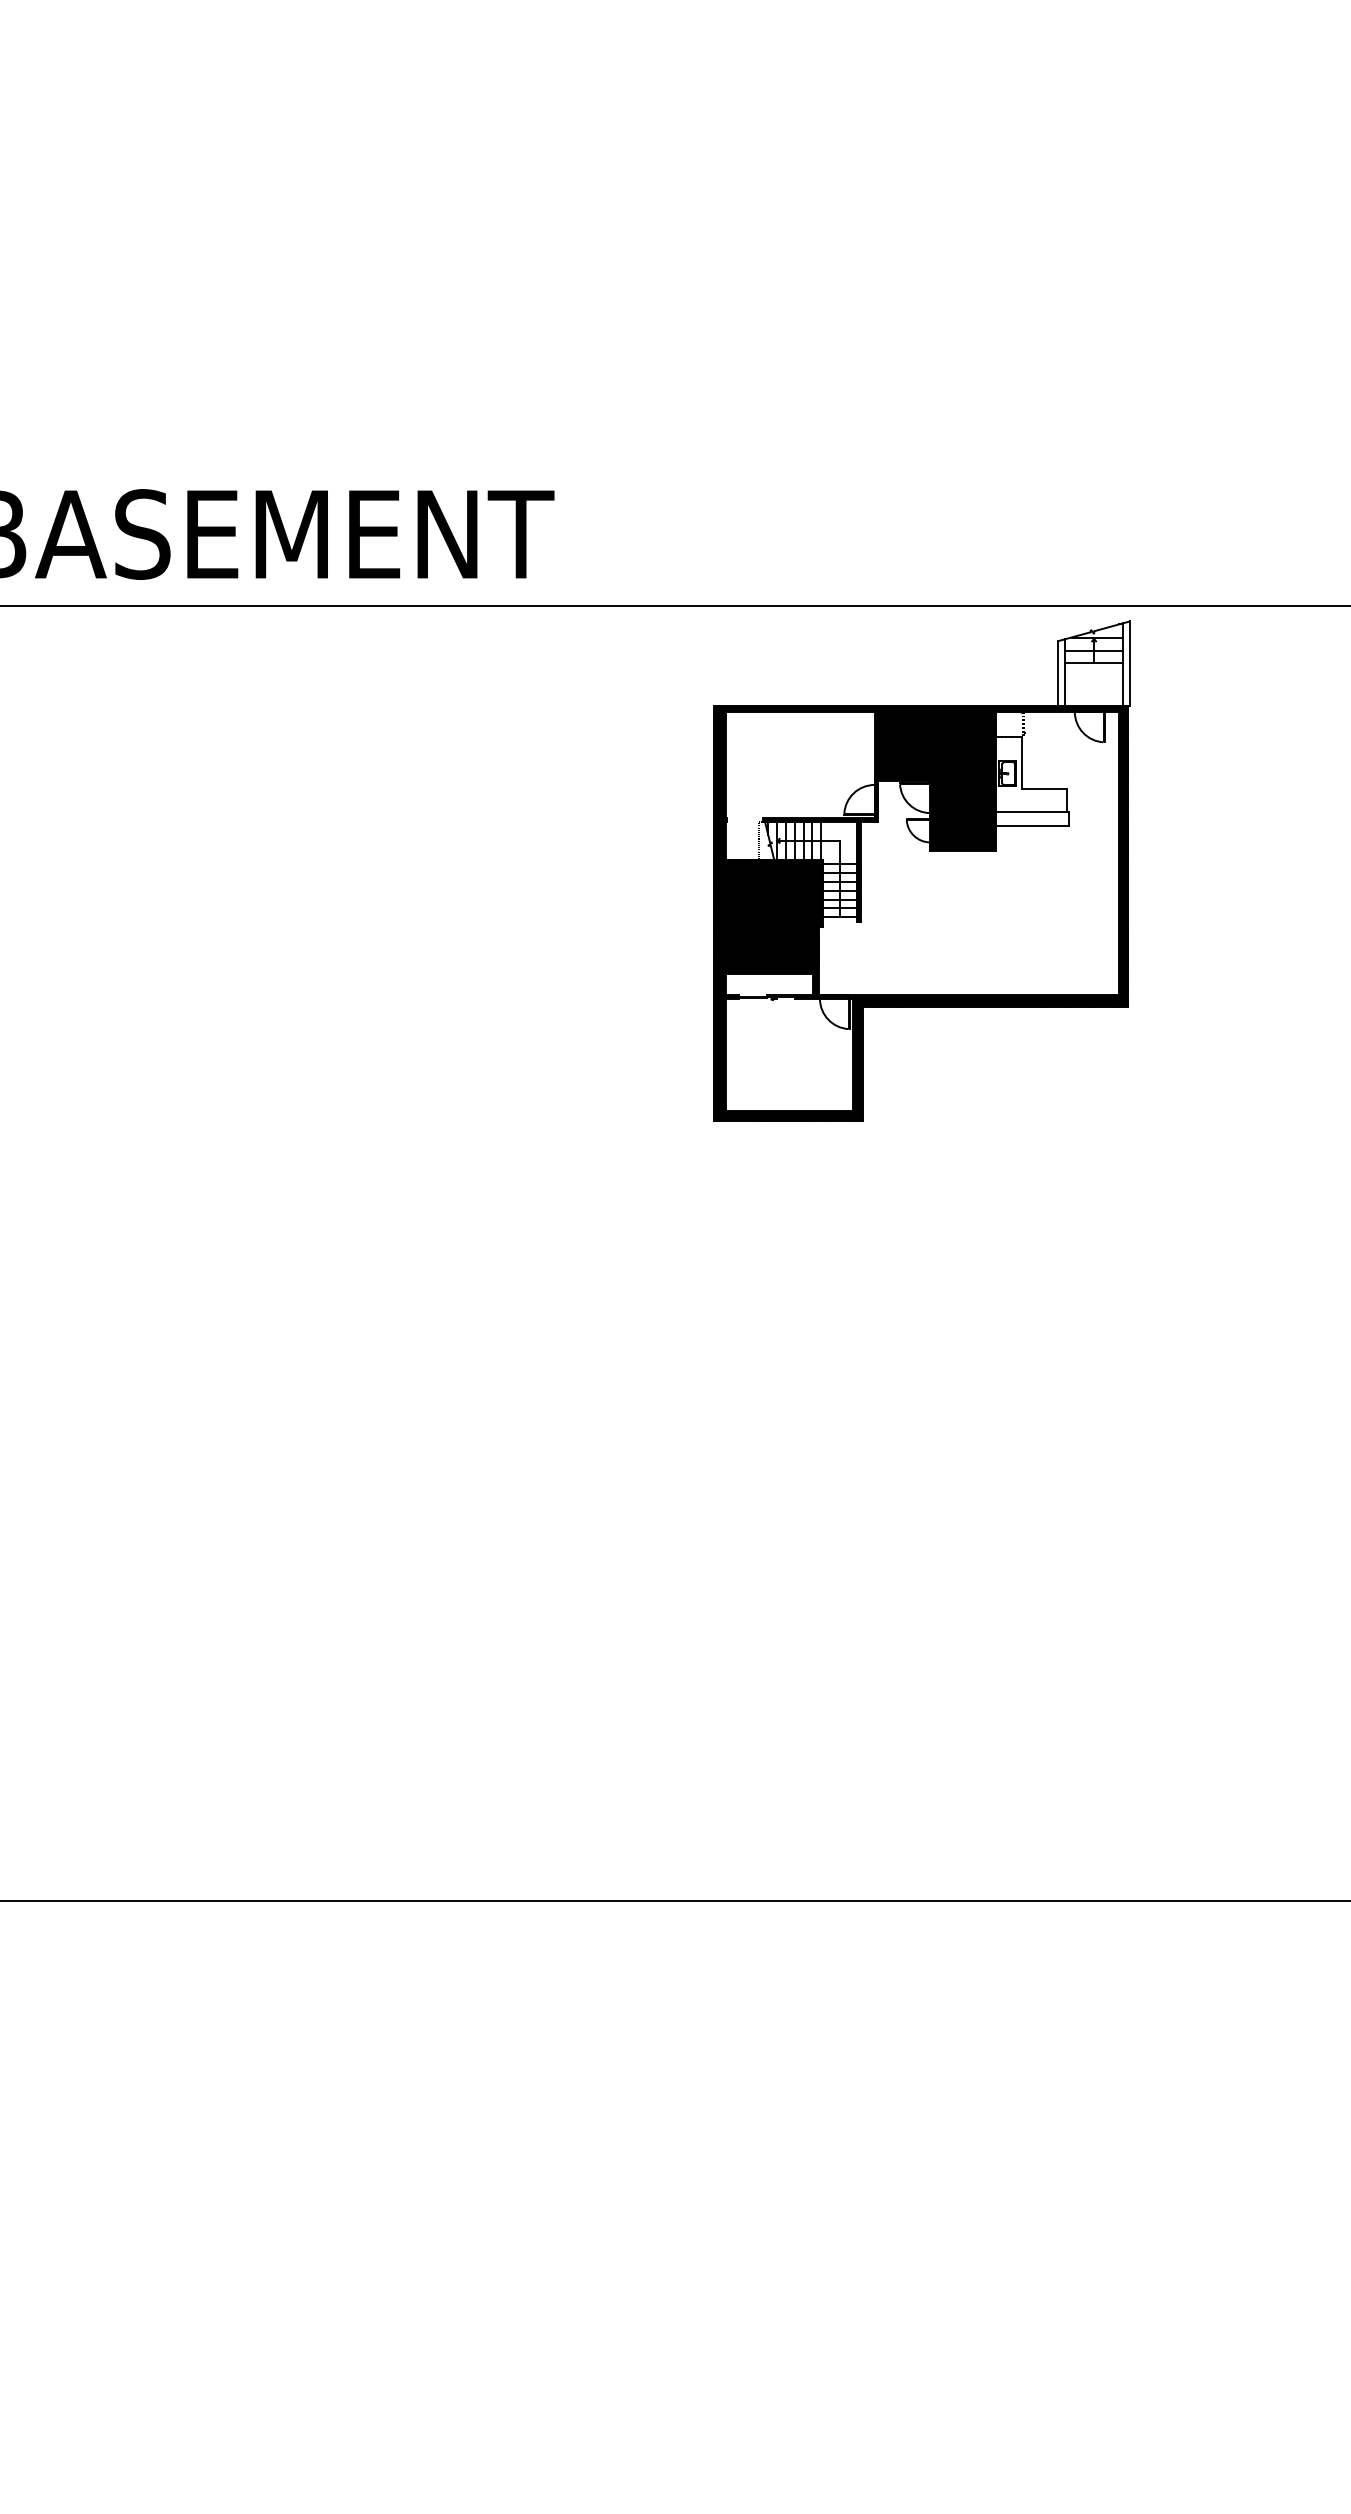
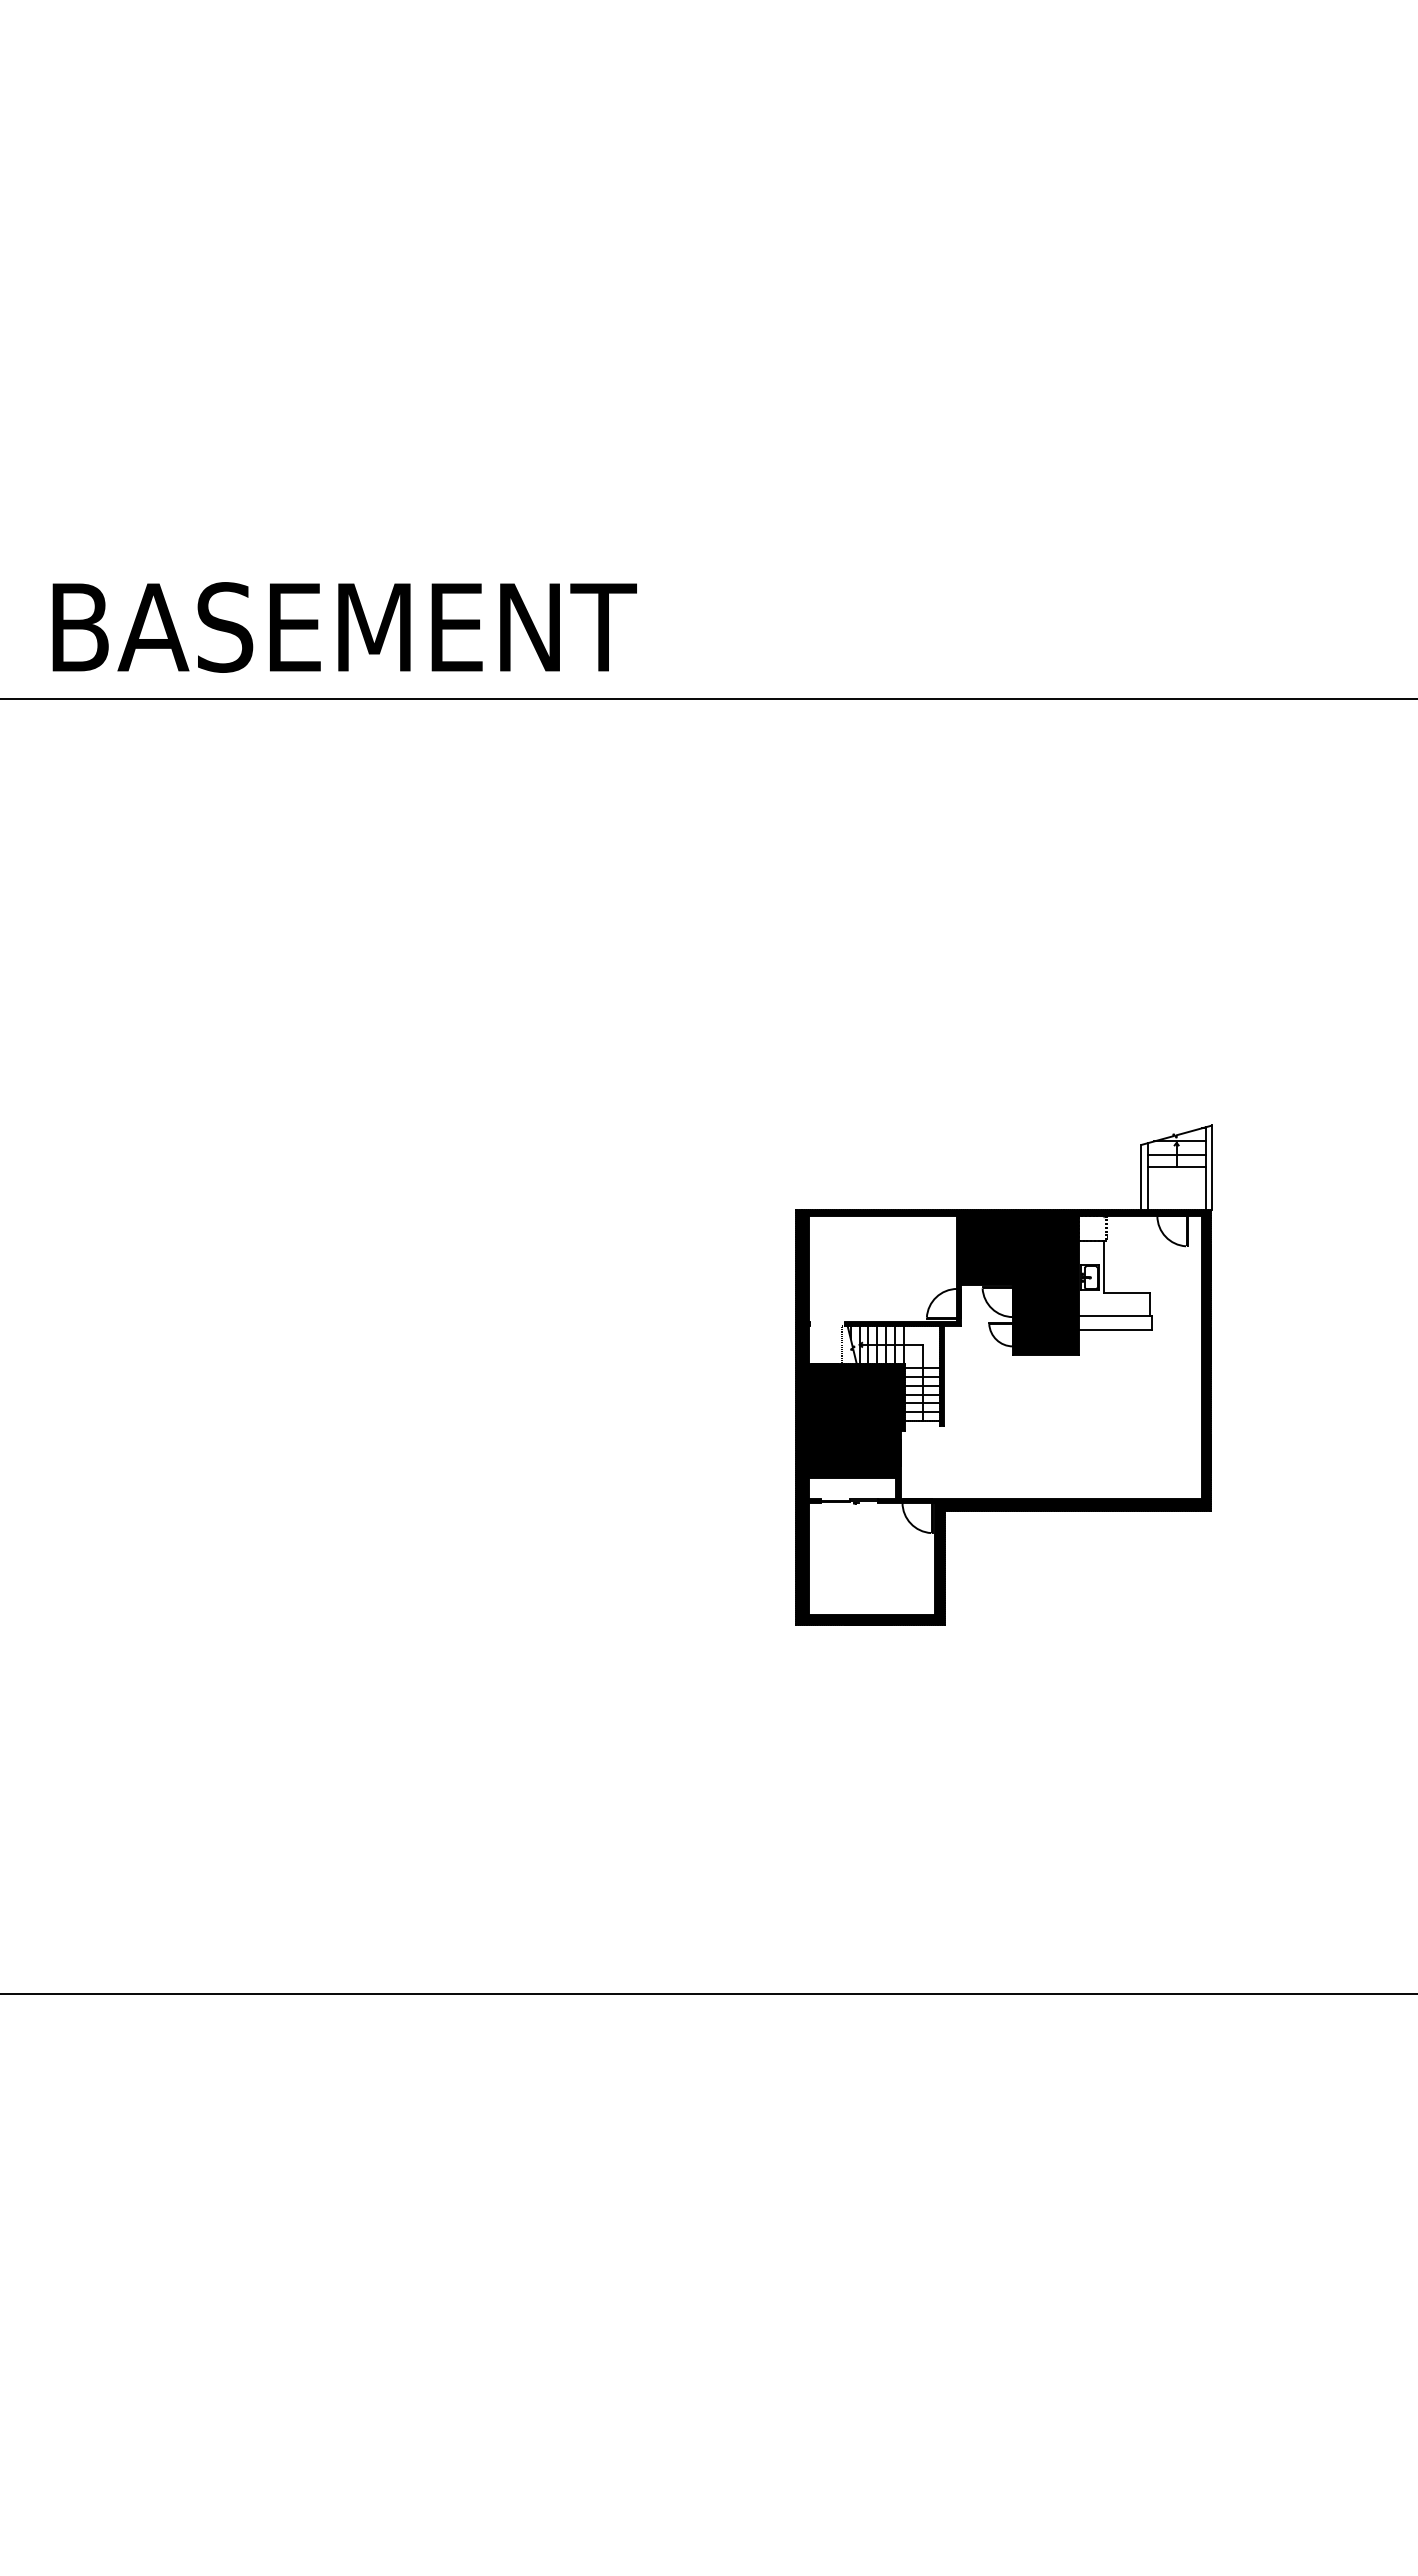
part: (920, 870) -> (1003, 1374), moved

